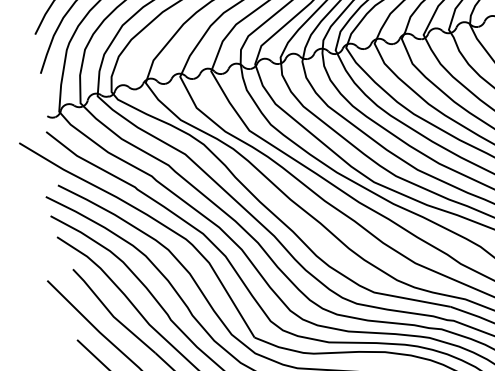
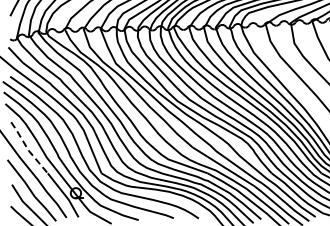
line: (111, 314) -> (27, 149), solid -> dashed

